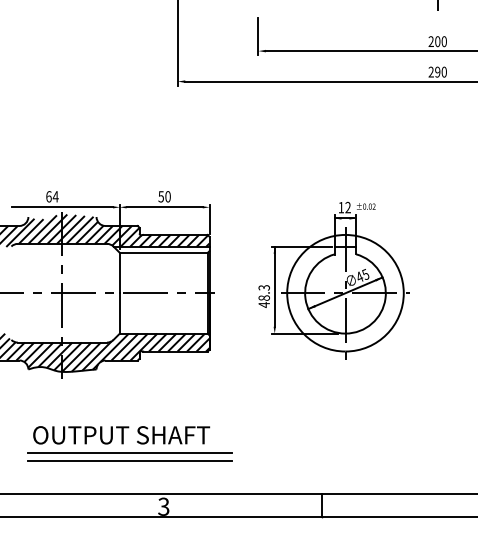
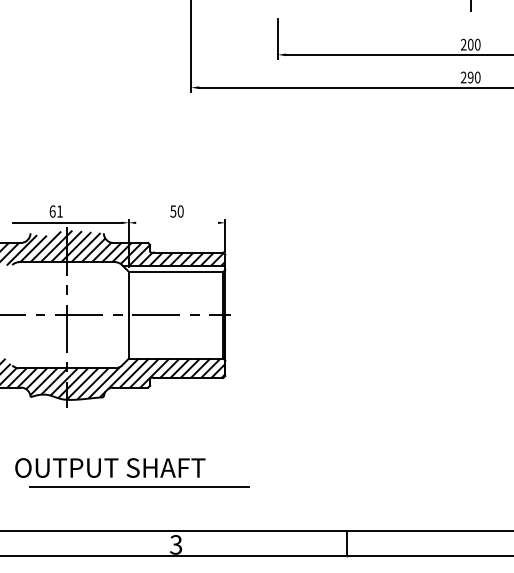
text: (55, 196) -> (59, 211), 64 -> 61
line: (164, 207) -> (176, 223), removed
part: (333, 280) -> (358, 301), removed
text: (121, 435) -> (110, 468), moved
line: (129, 460) -> (139, 495), removed

